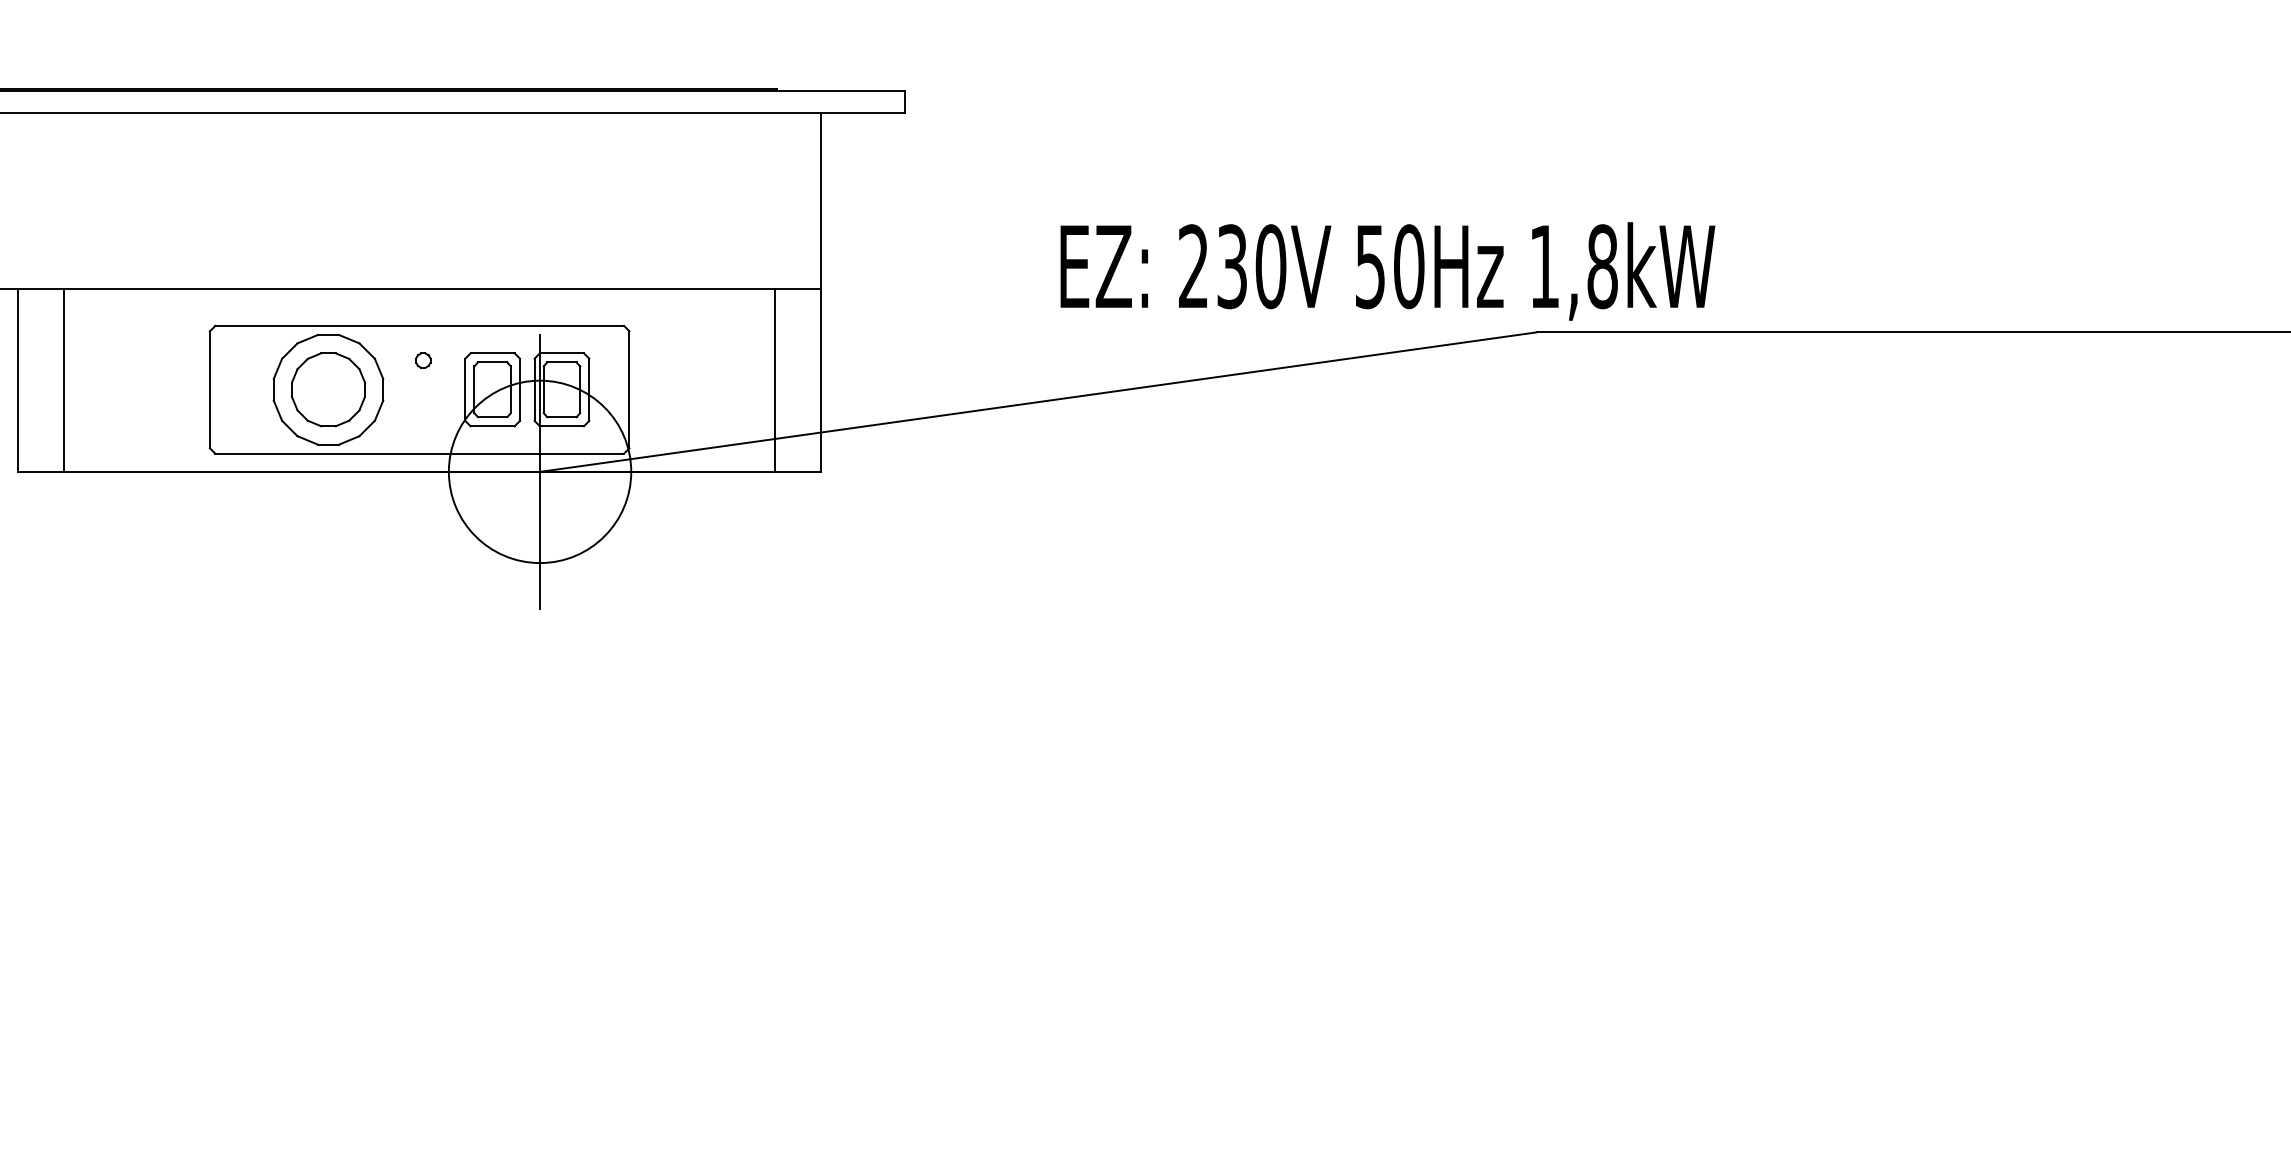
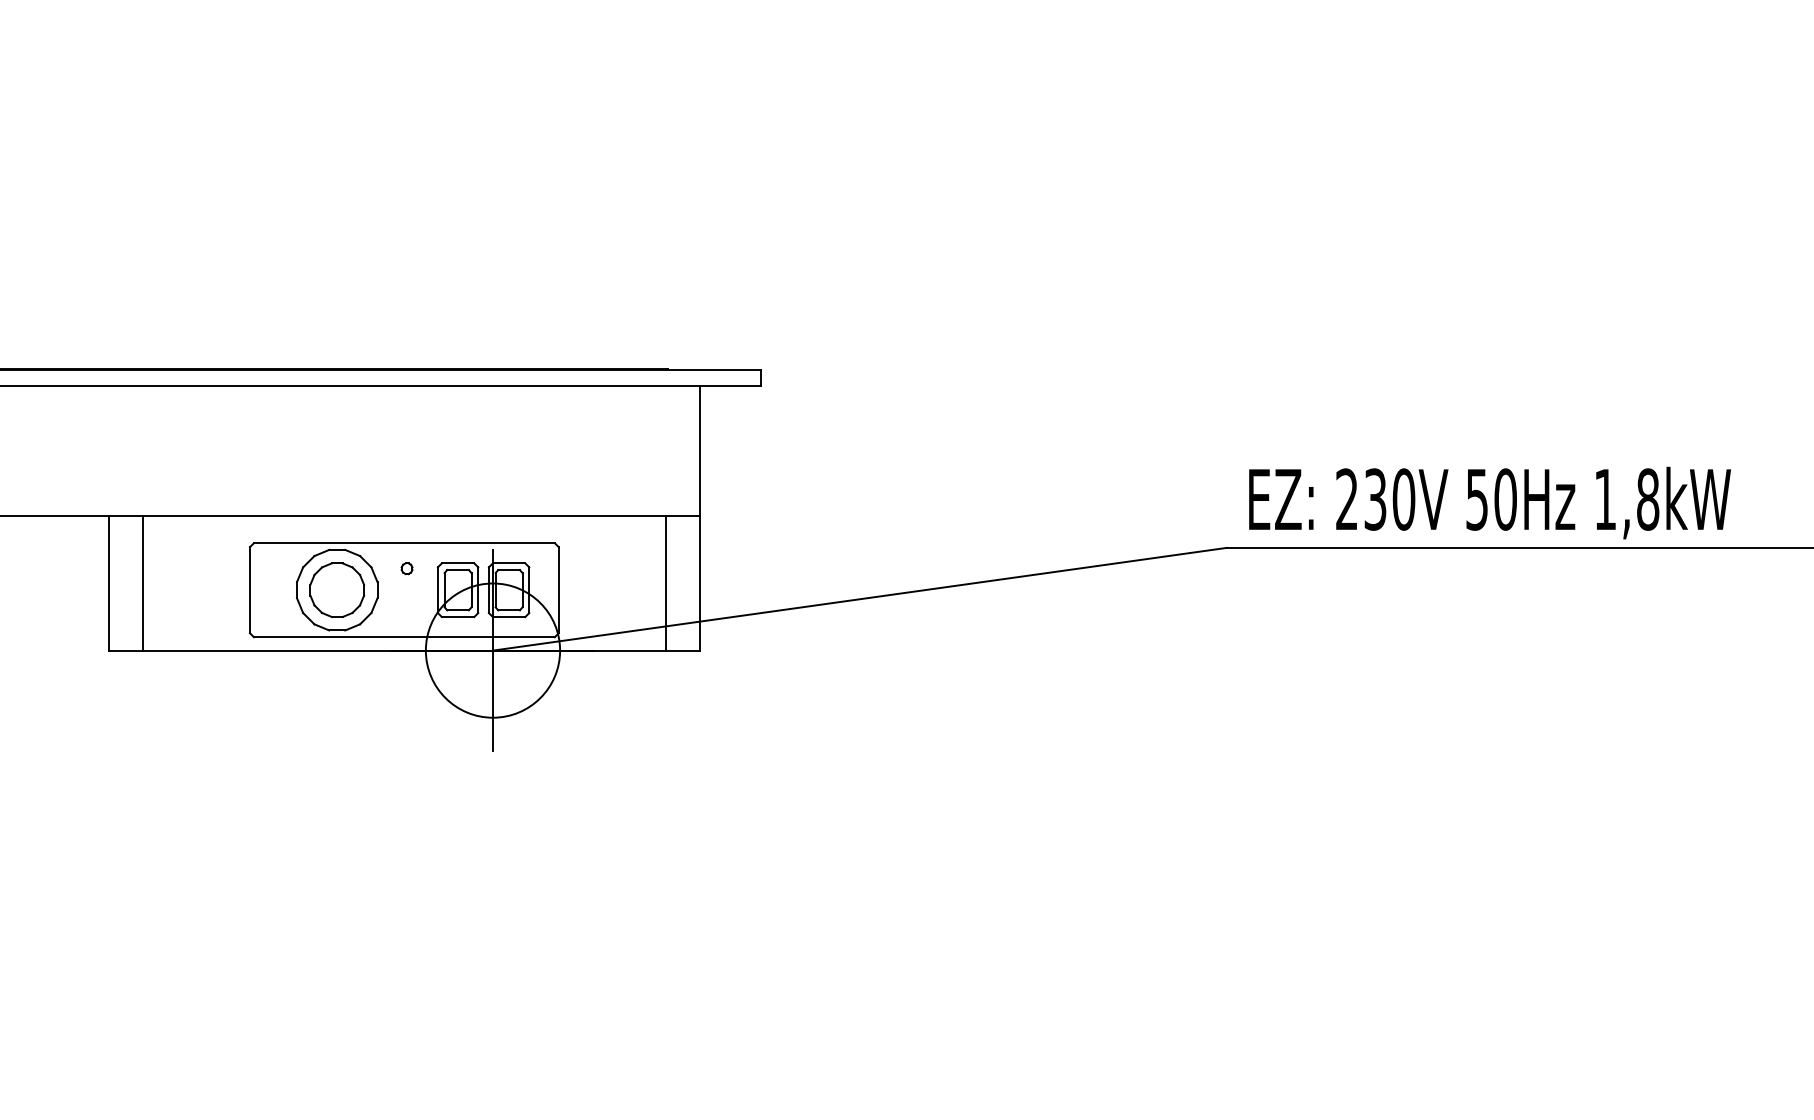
text: (1387, 270) -> (1489, 502), moved

